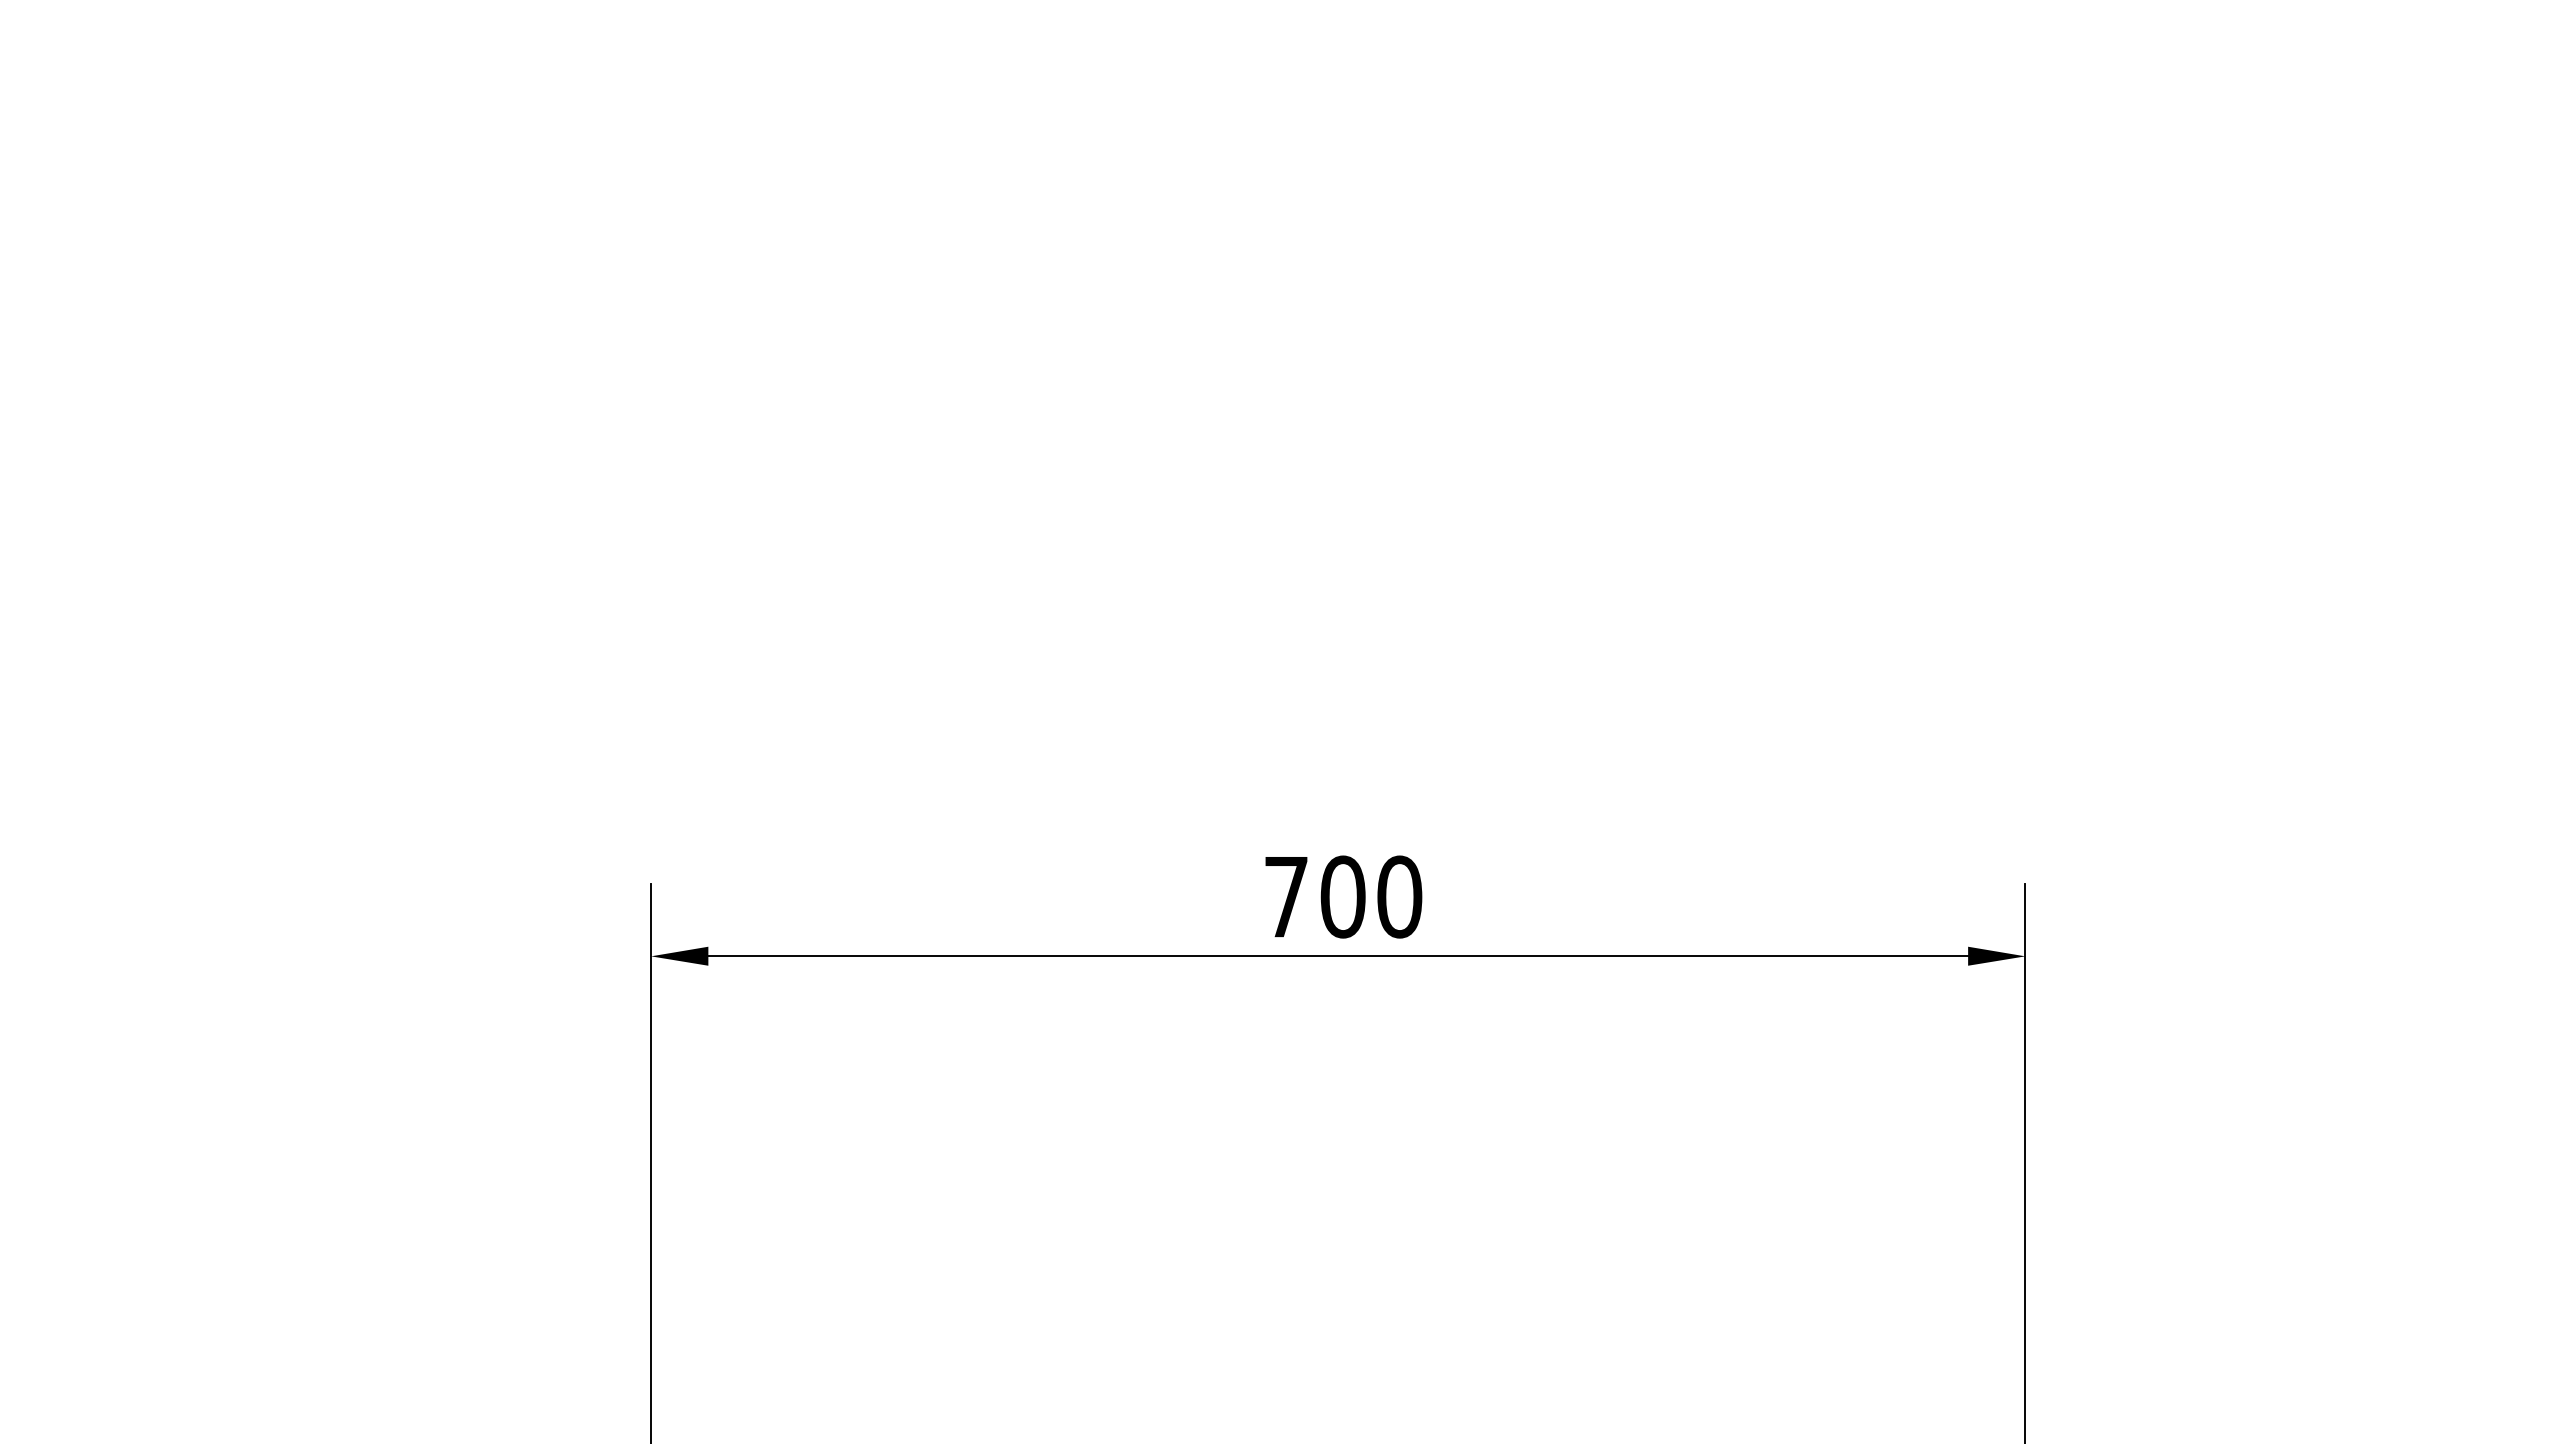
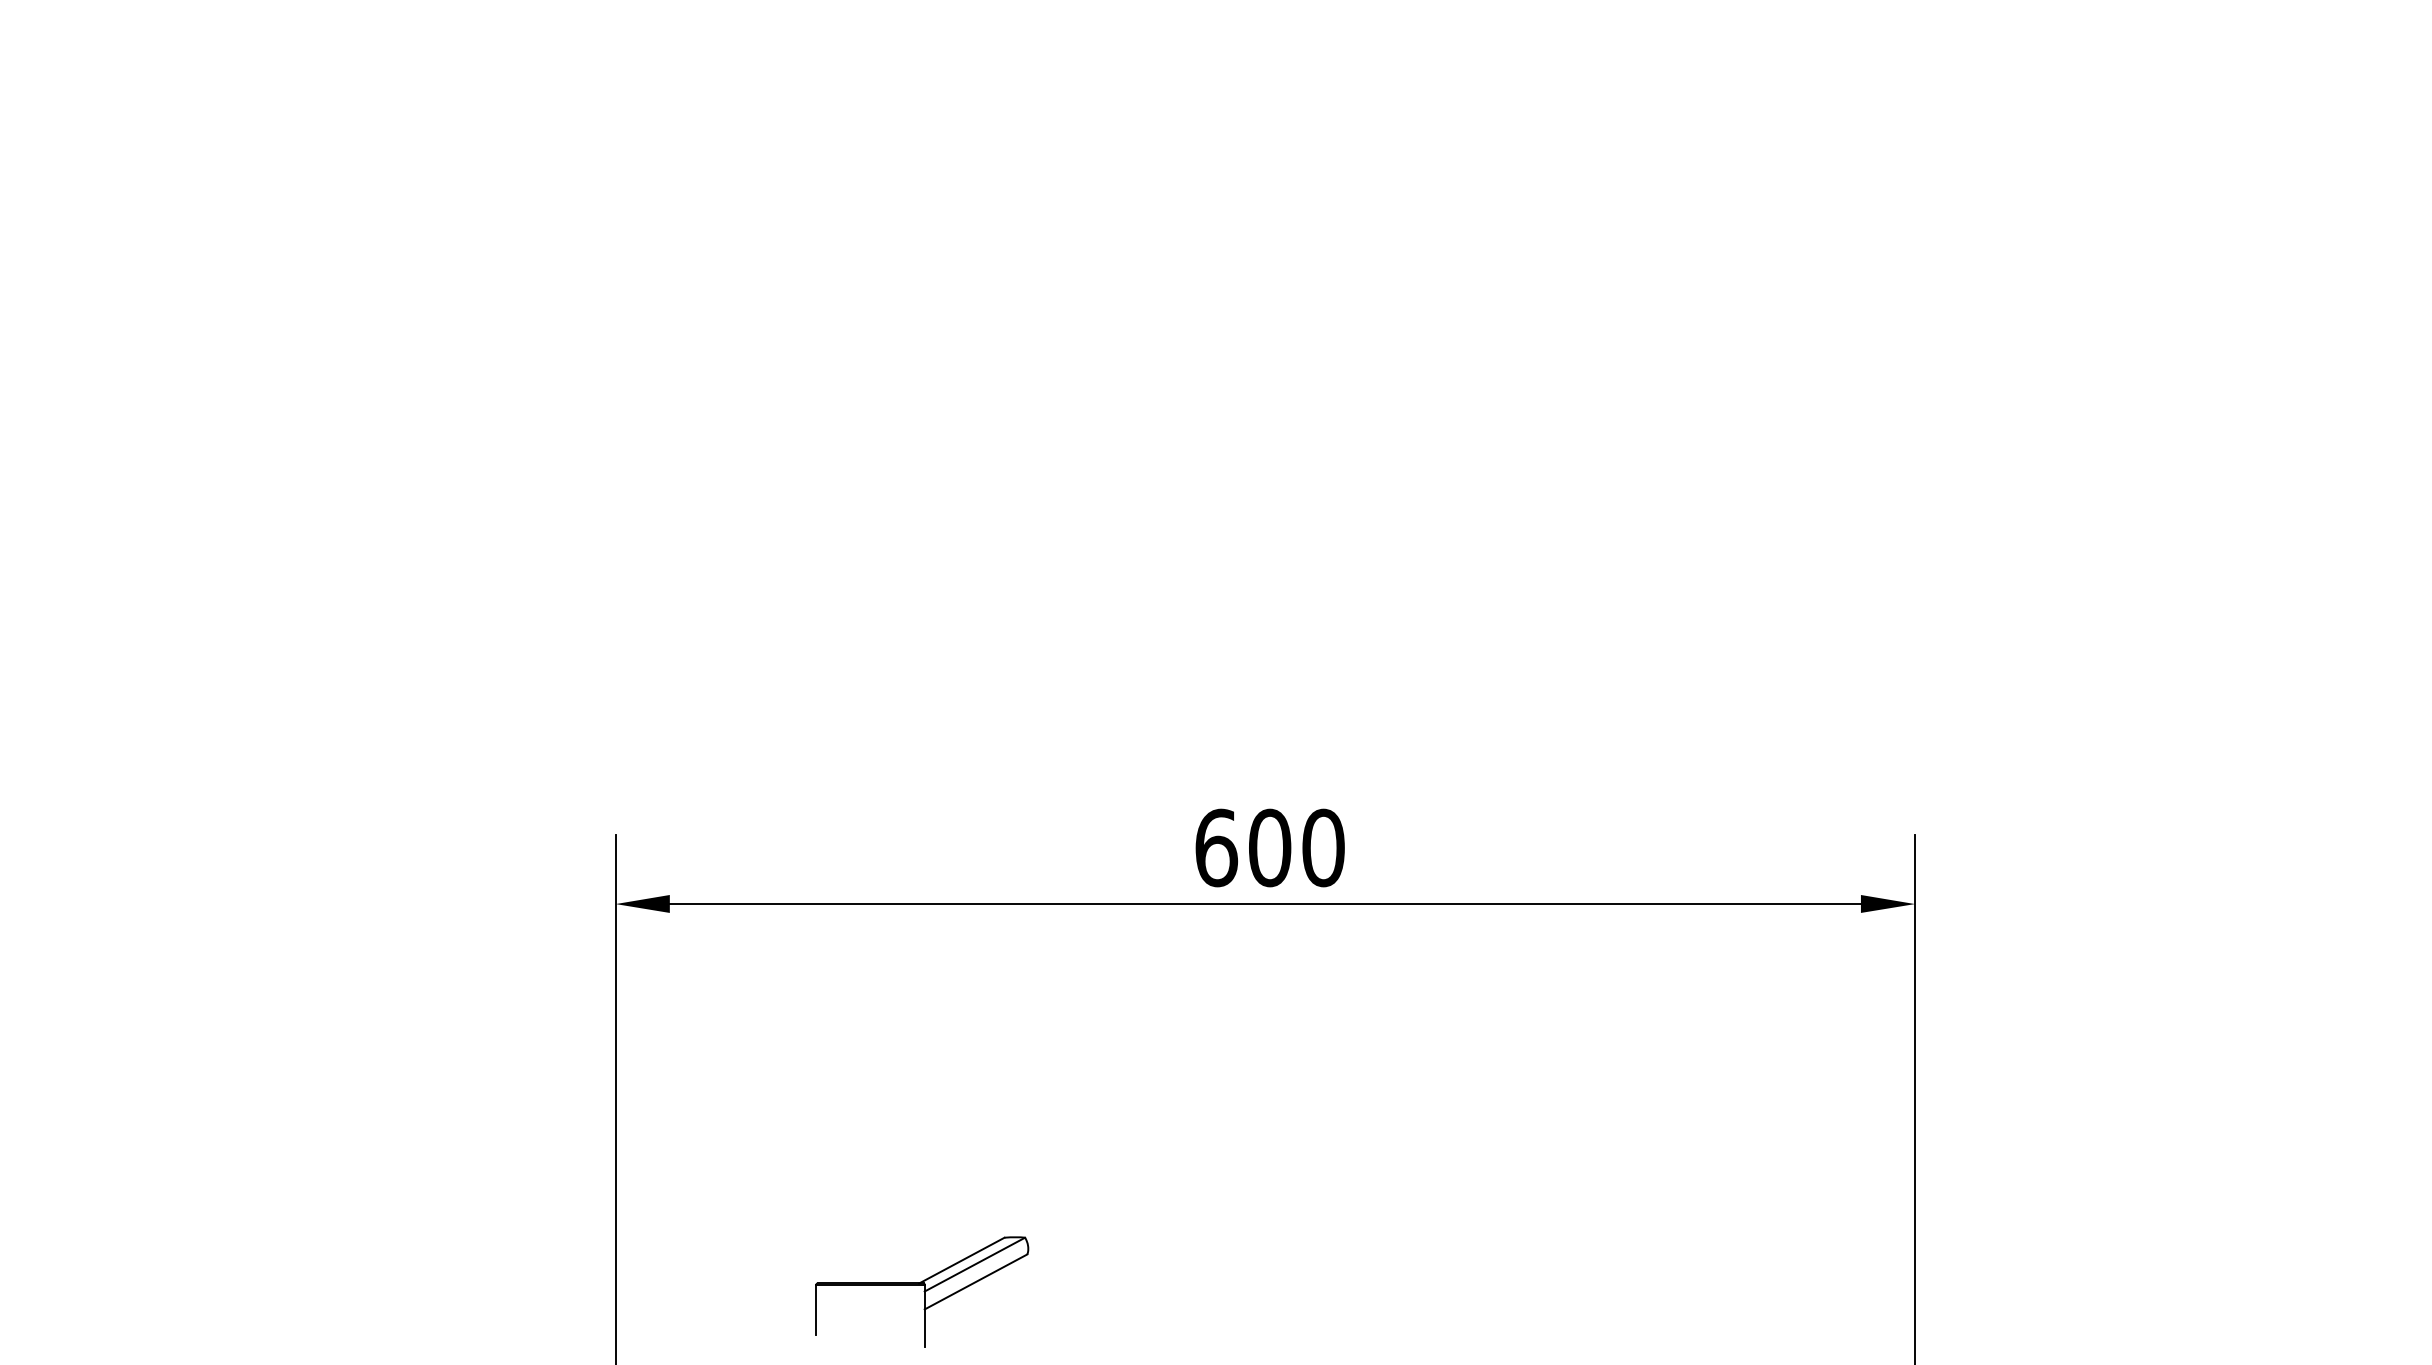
text: (1286, 896) -> (1216, 847), 700 -> 600
part: (975, 1366) -> (922, 1291), added

